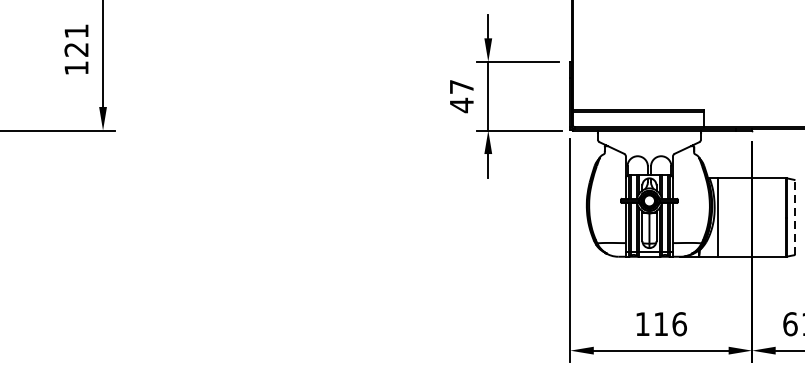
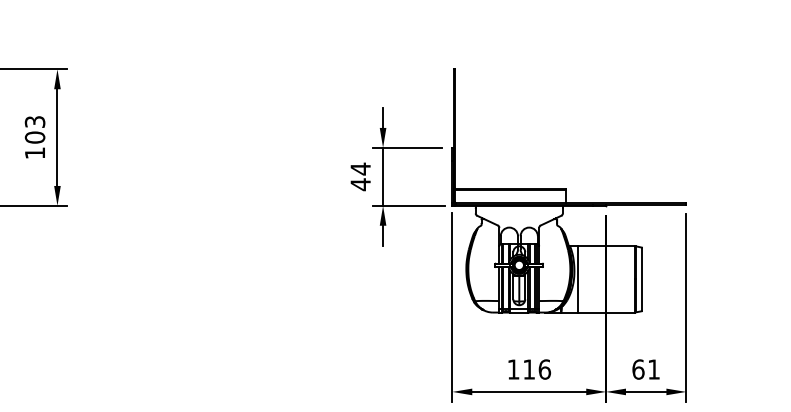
text: (75, 40) -> (34, 129), 121 -> 103
text: (461, 86) -> (360, 168), 47 -> 44
line: (794, 217) -> (641, 279), dashed -> solid

